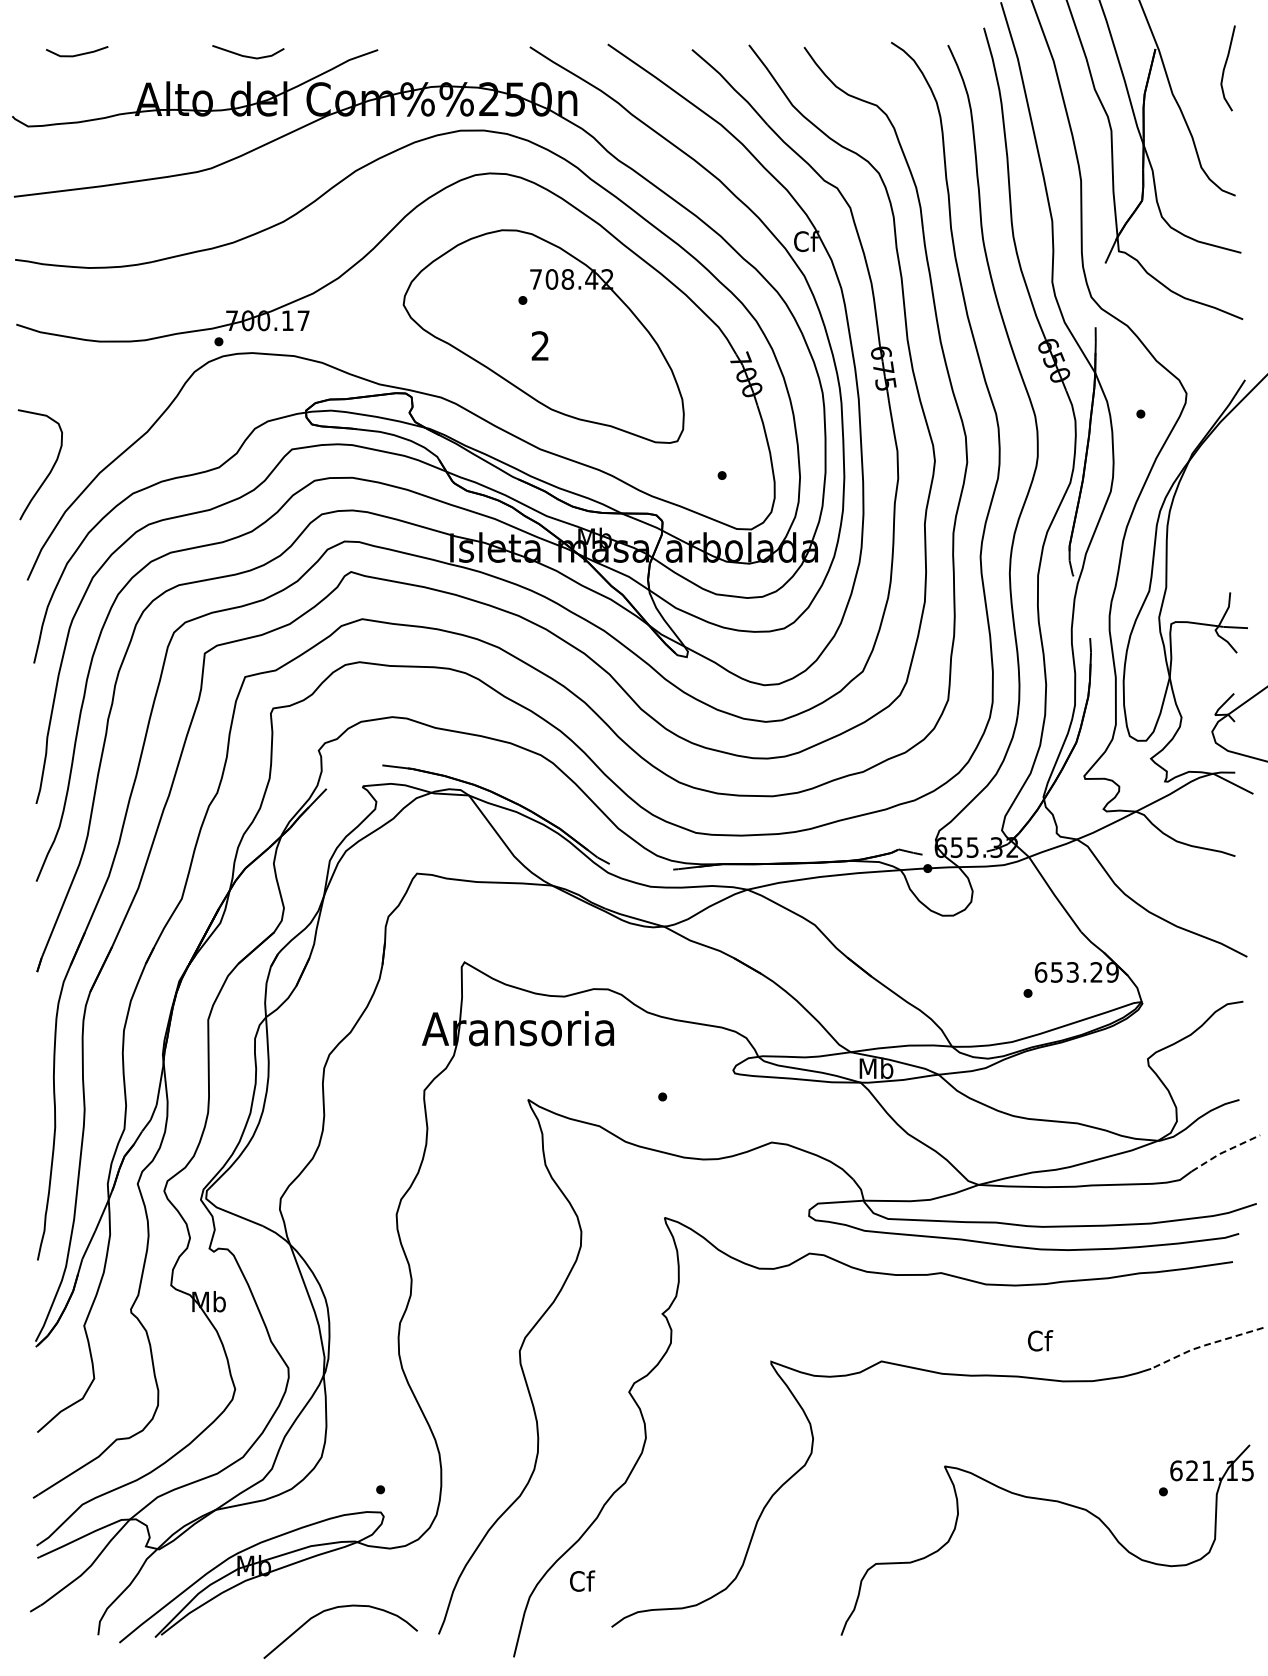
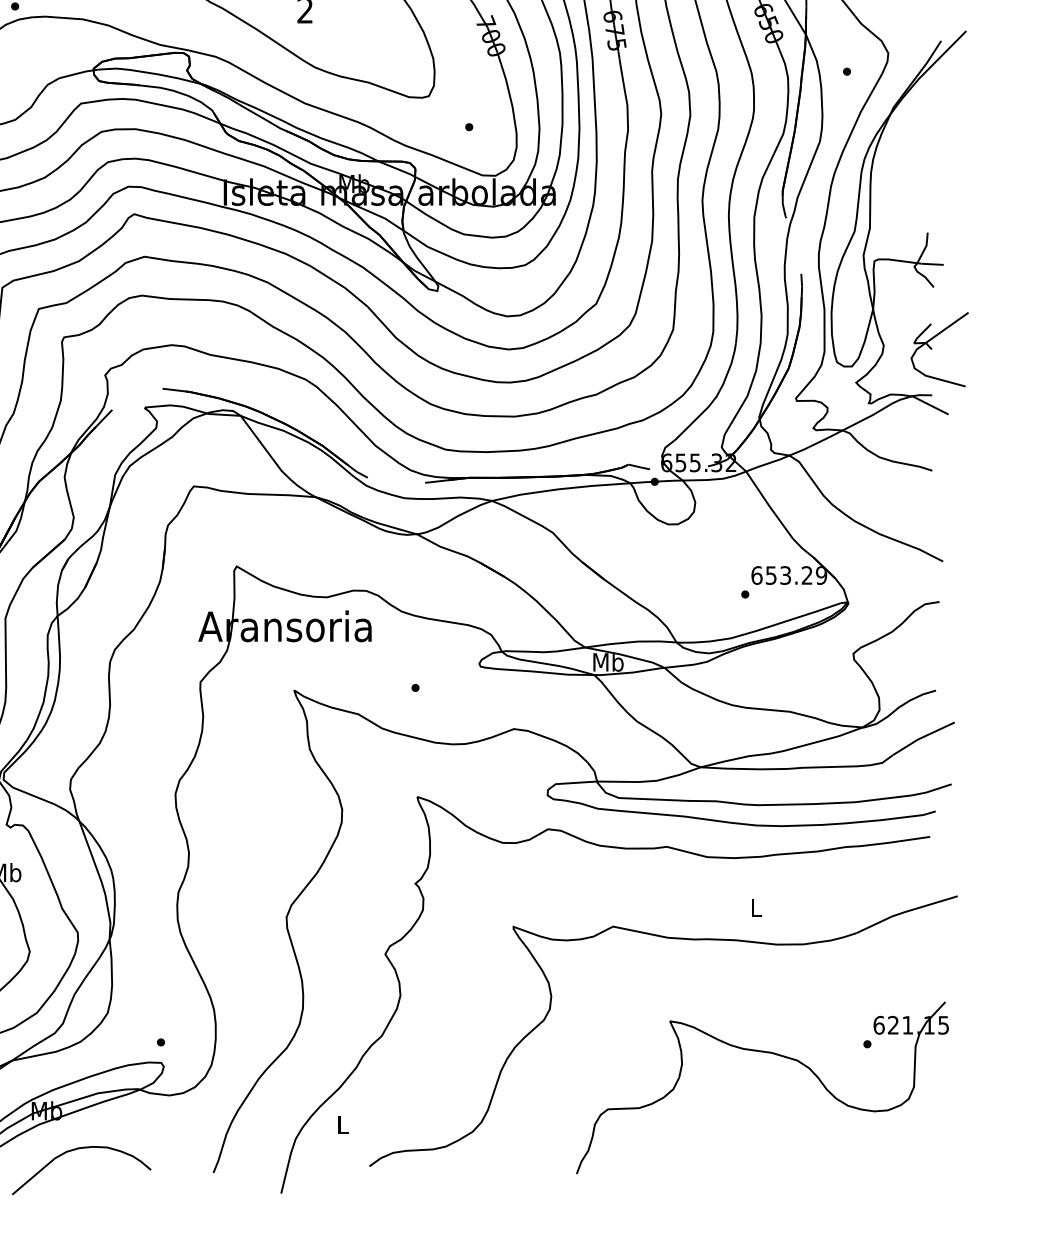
line: (1224, 1151) -> (922, 737), dashed -> solid
text: (1040, 1340) -> (756, 907), Cf -> L
line: (1204, 1345) -> (904, 912), dashed -> solid
text: (582, 1580) -> (343, 1124), Cf -> L
curve: (333, 1609) -> (75, 1150), moved

